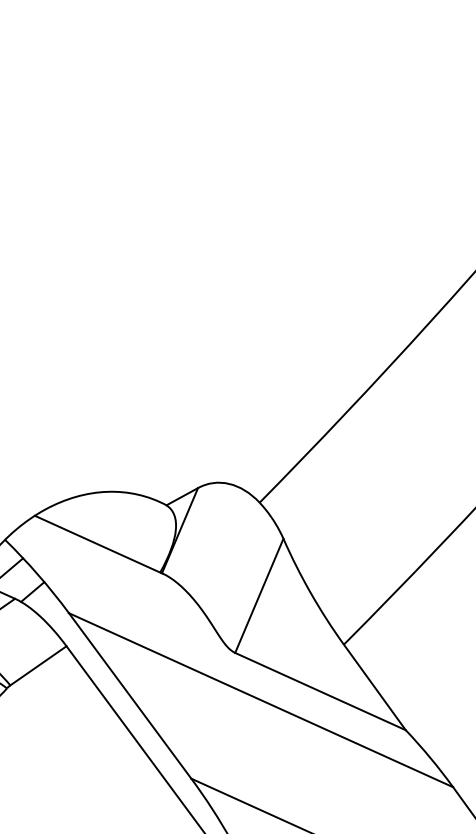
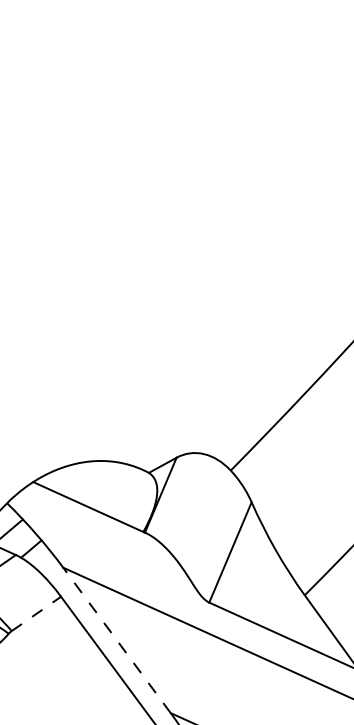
line: (38, 665) -> (36, 613), solid -> dashed
line: (130, 695) -> (117, 640), solid -> dashed

